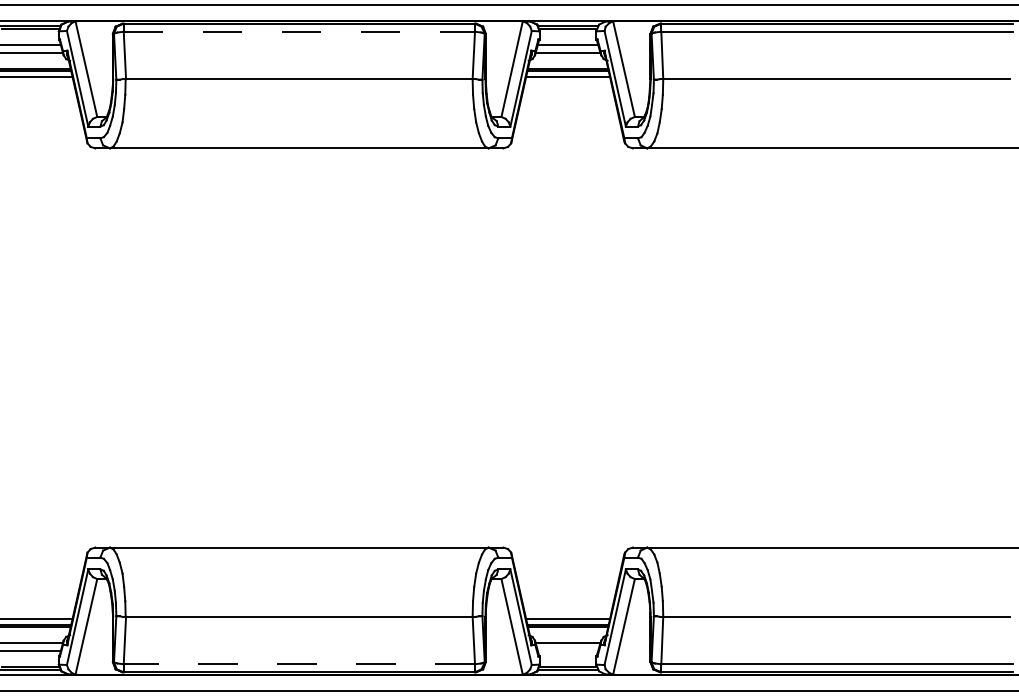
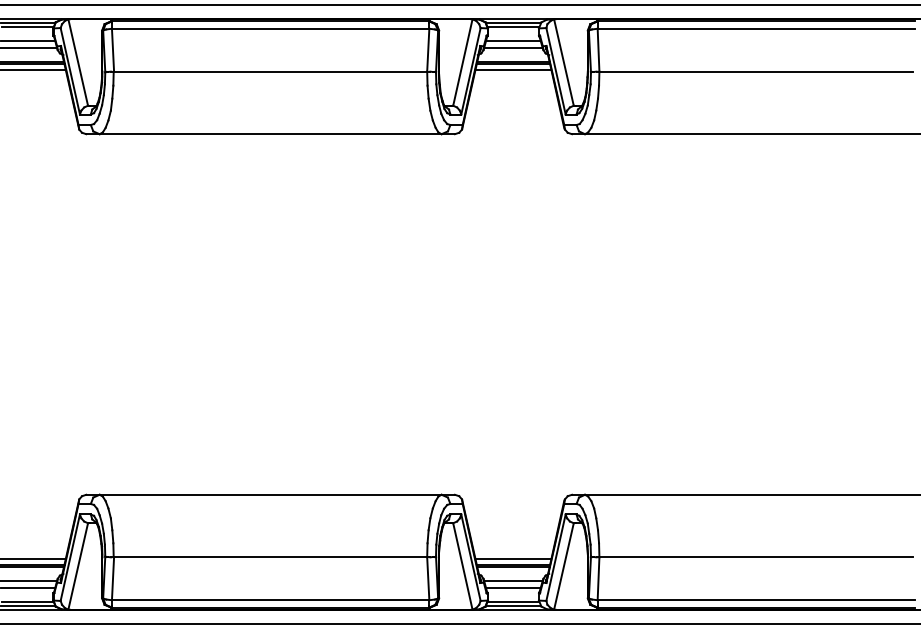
line: (299, 31) -> (270, 28), dashed -> solid
line: (567, 650) -> (512, 587), added
line: (299, 664) -> (270, 600), dashed -> solid

